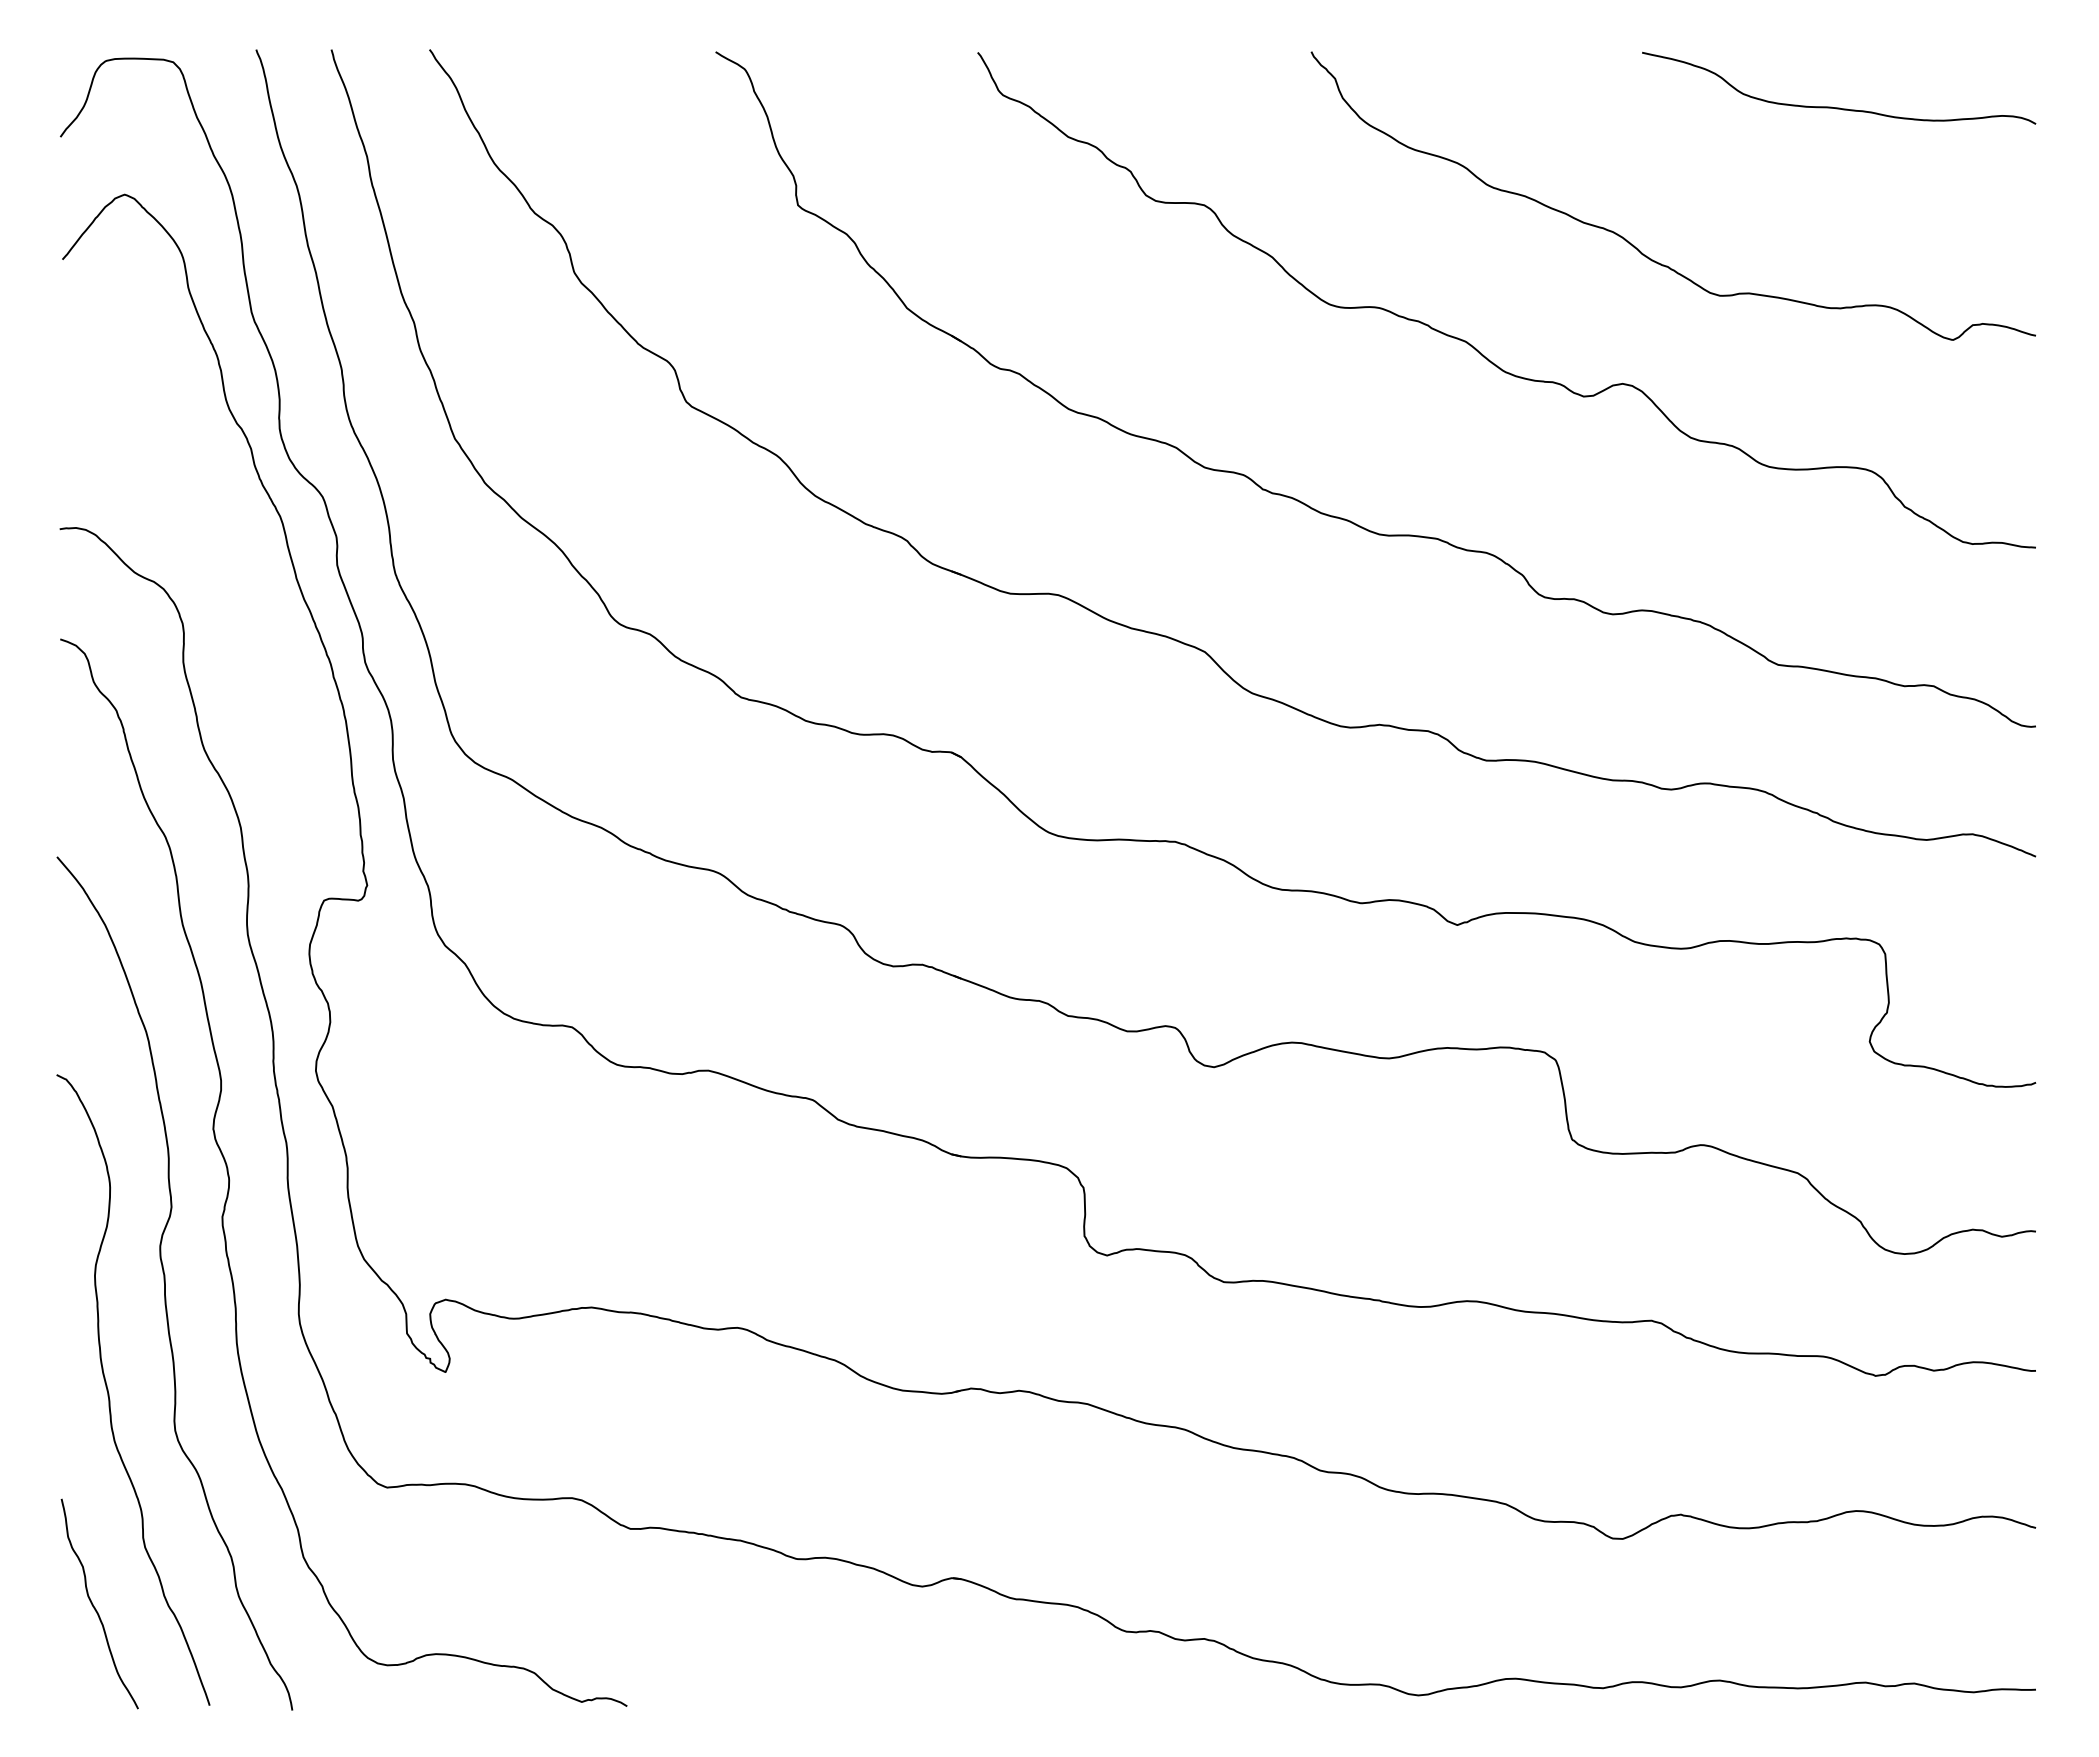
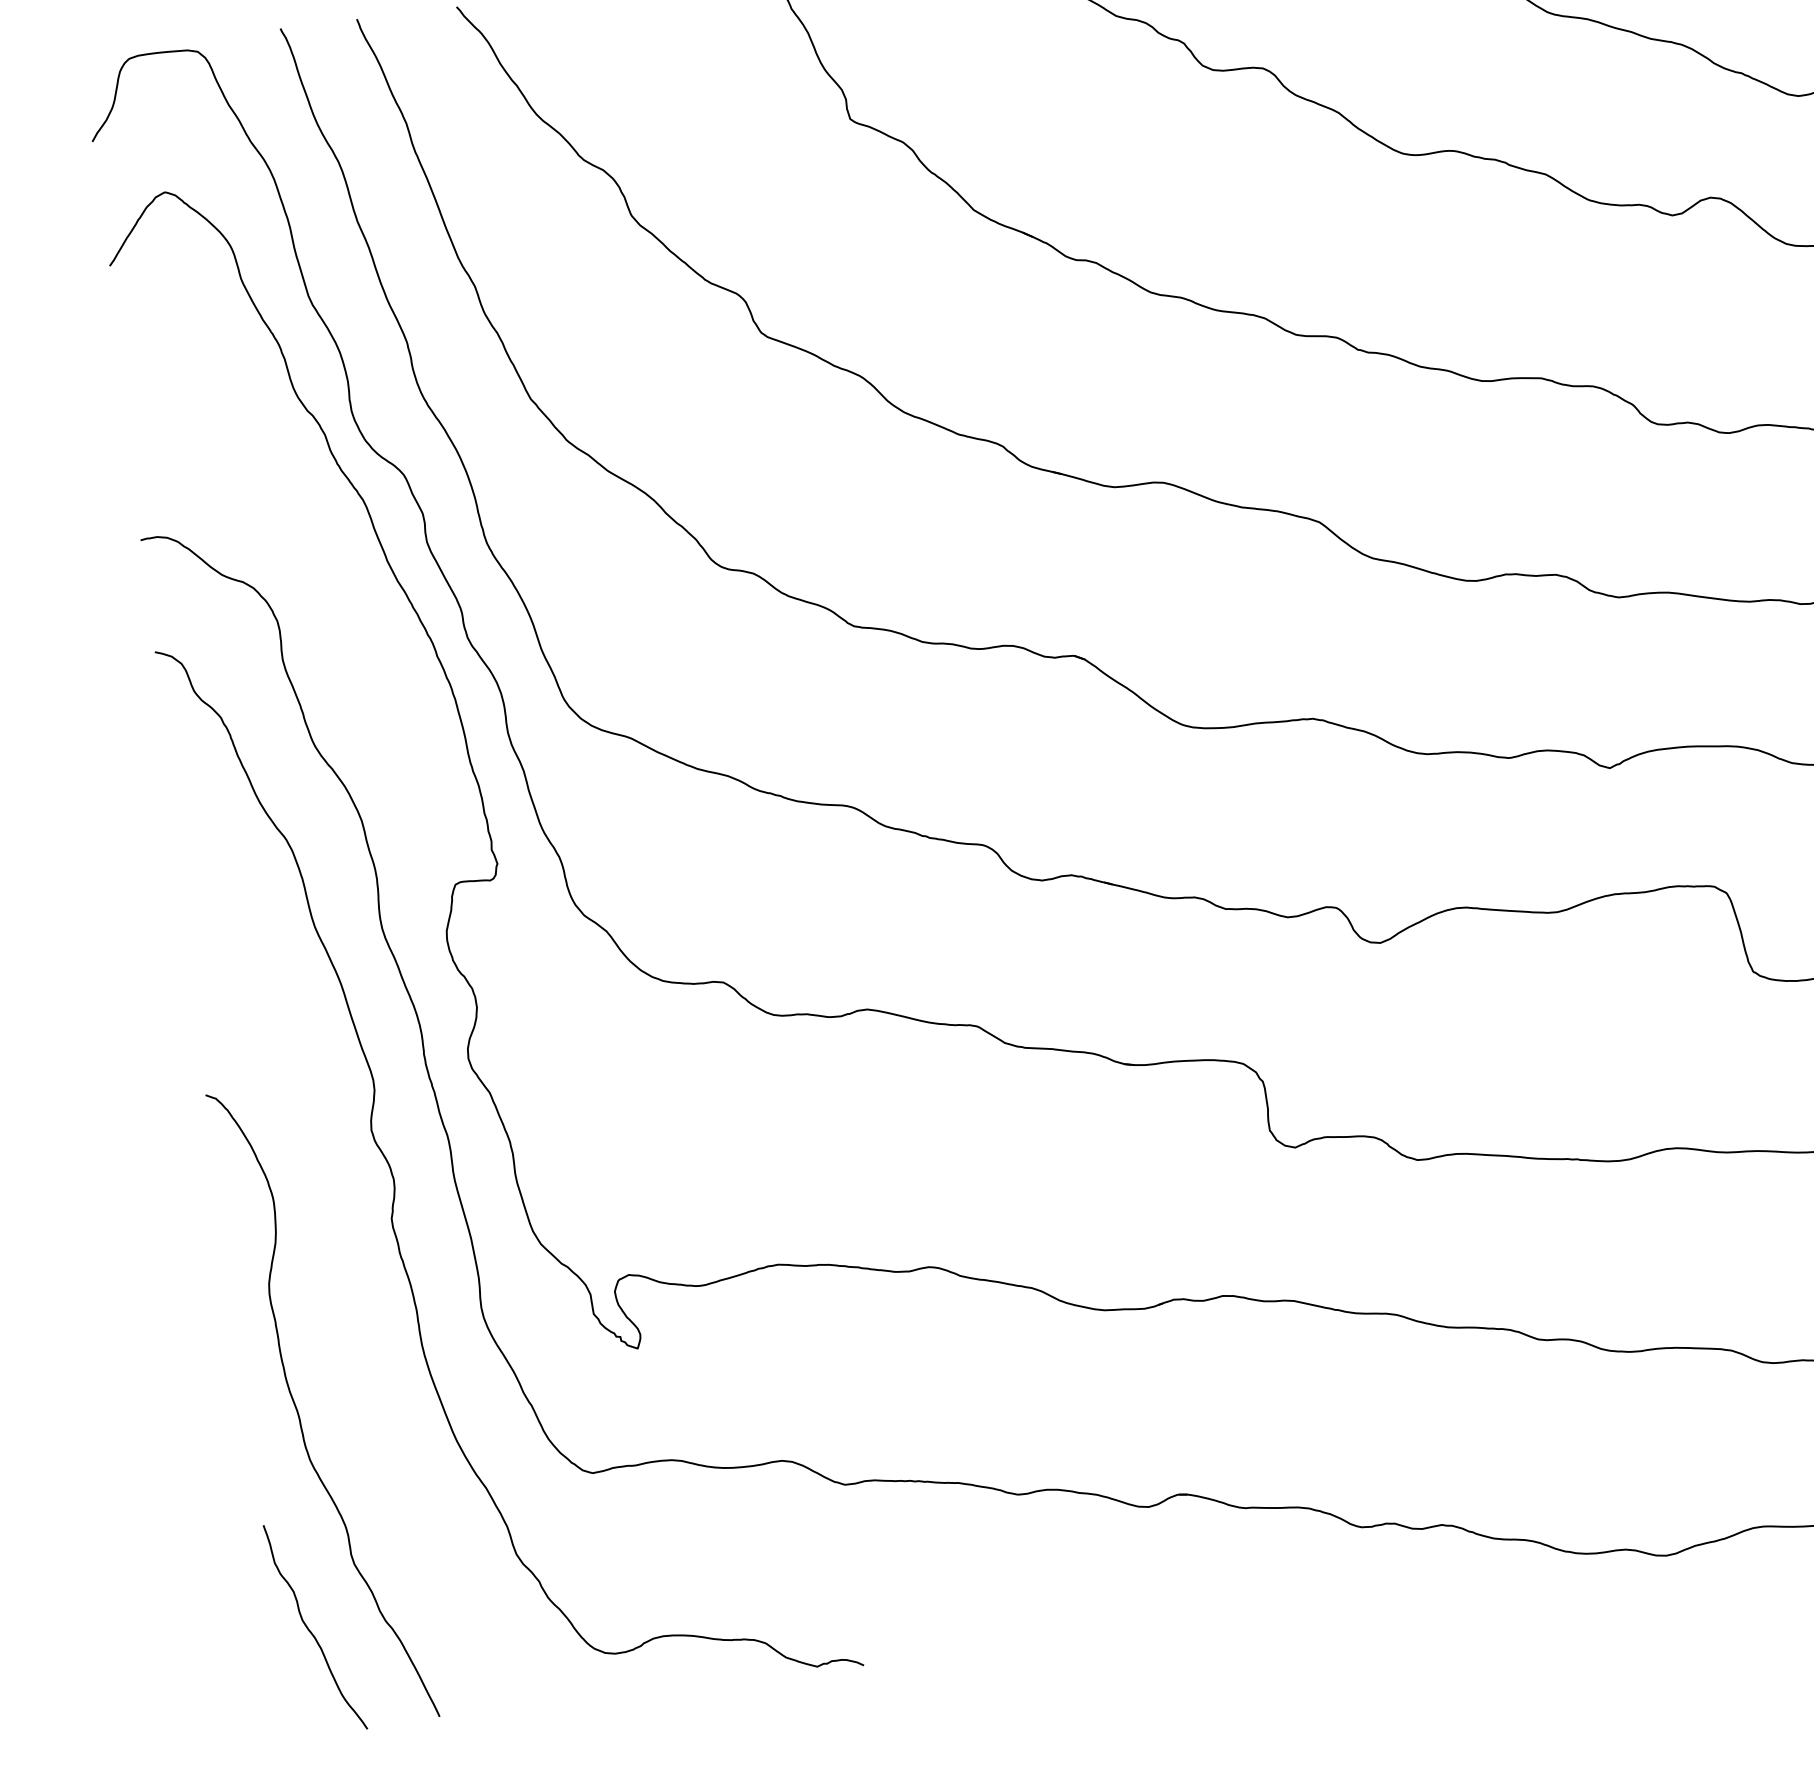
curve: (165, 1283) -> (342, 1293), removed

